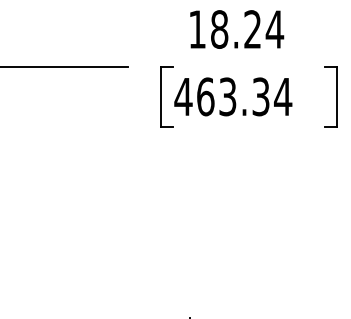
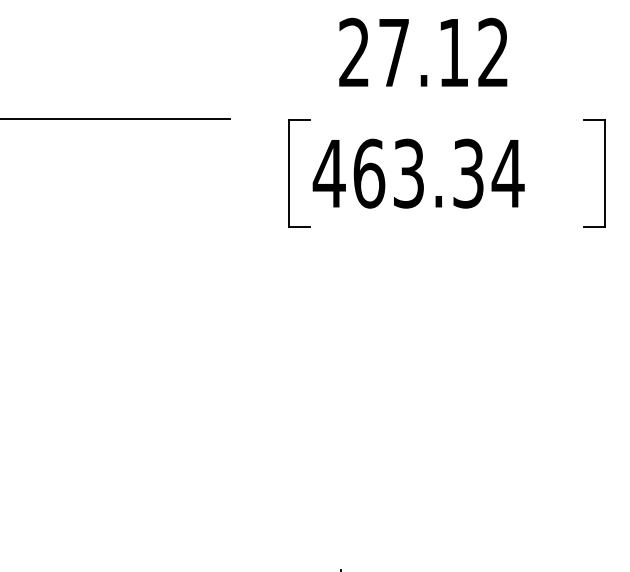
text: (236, 29) -> (424, 52), 18.24 -> 27.12

